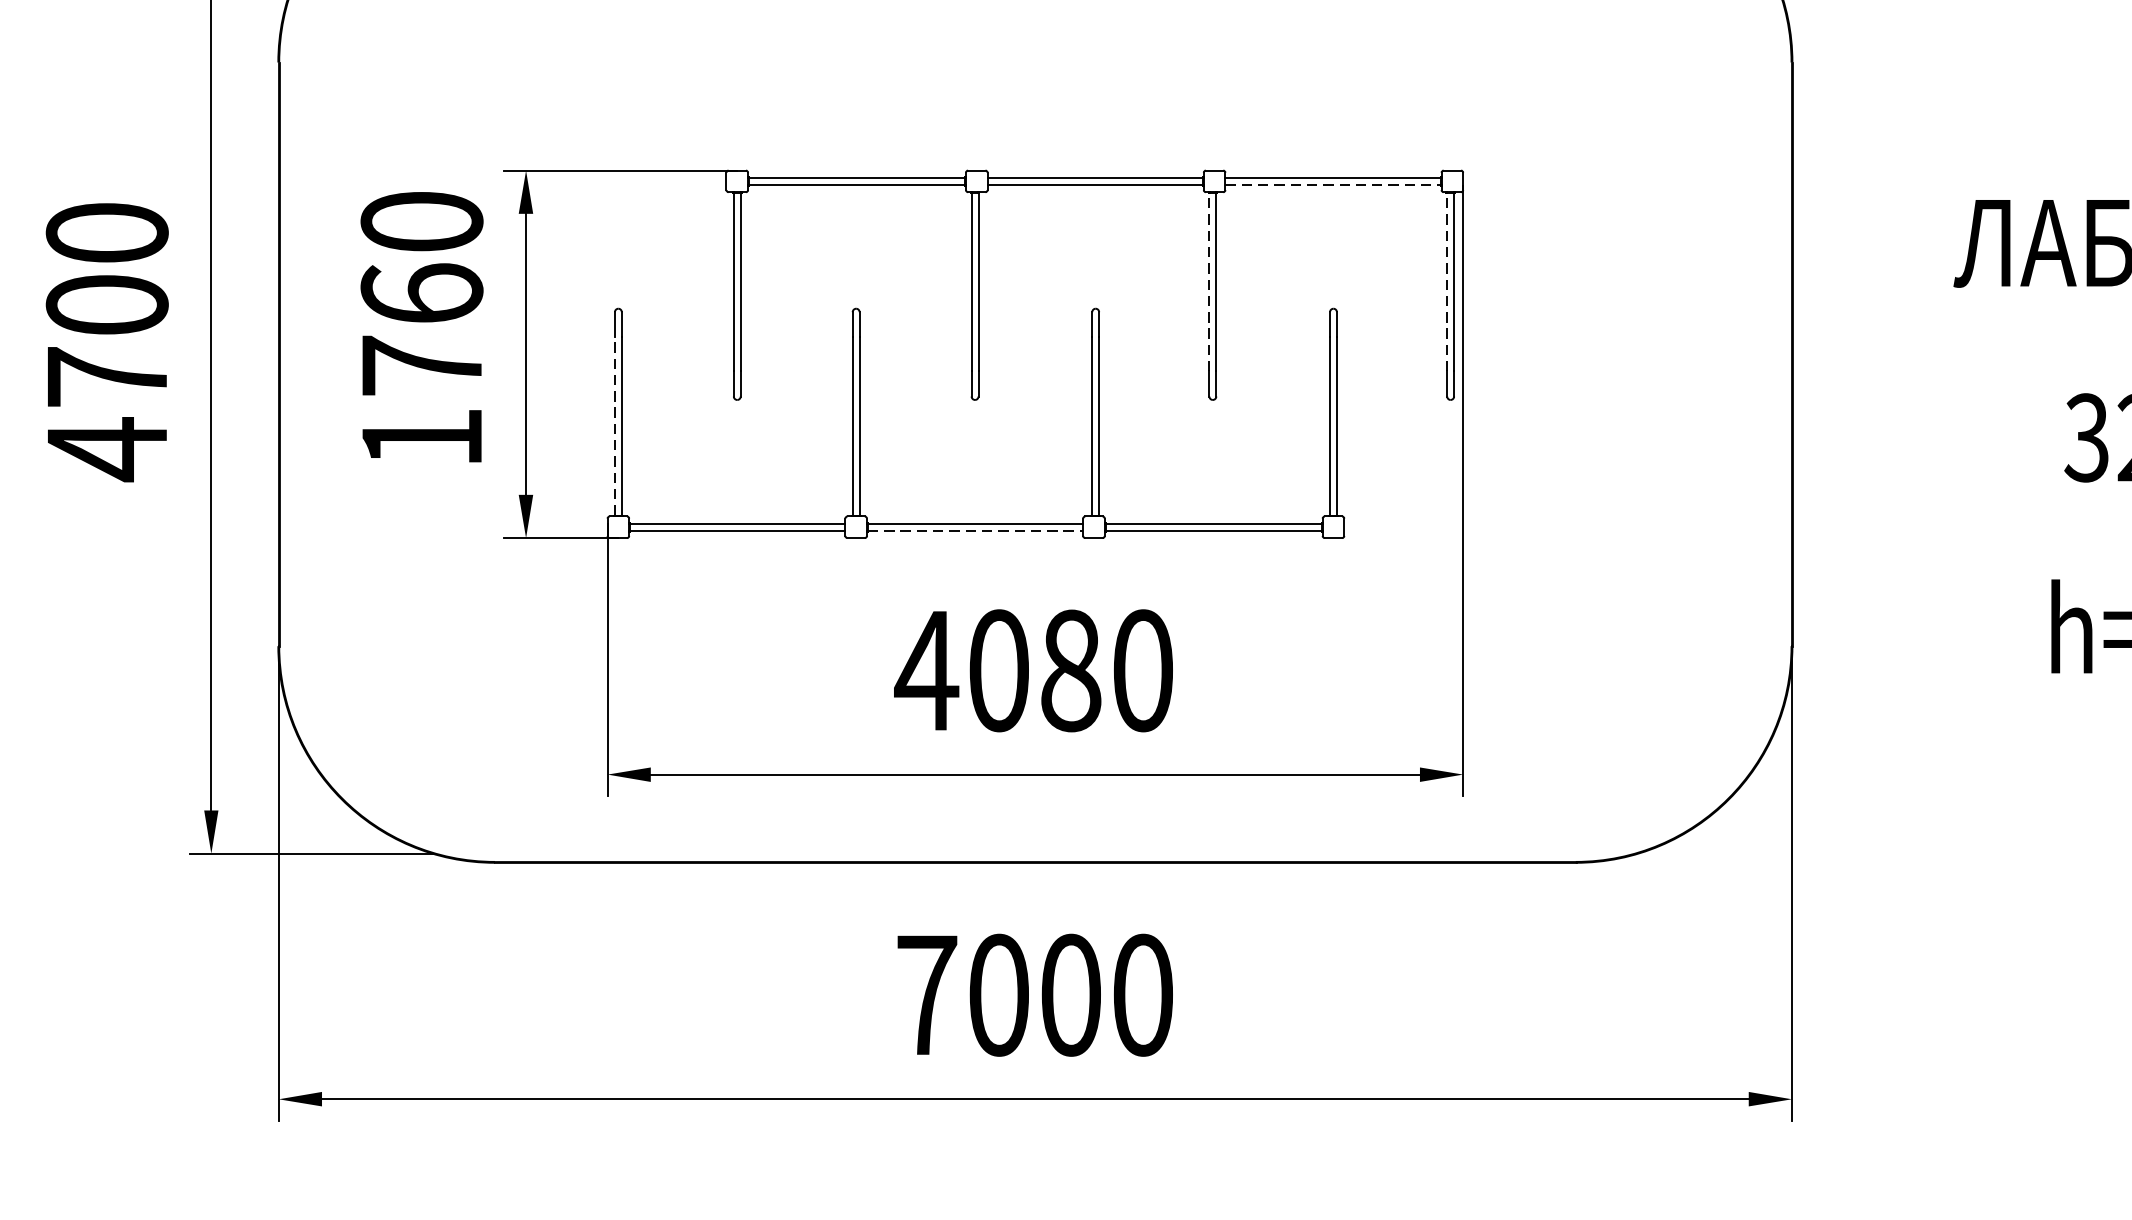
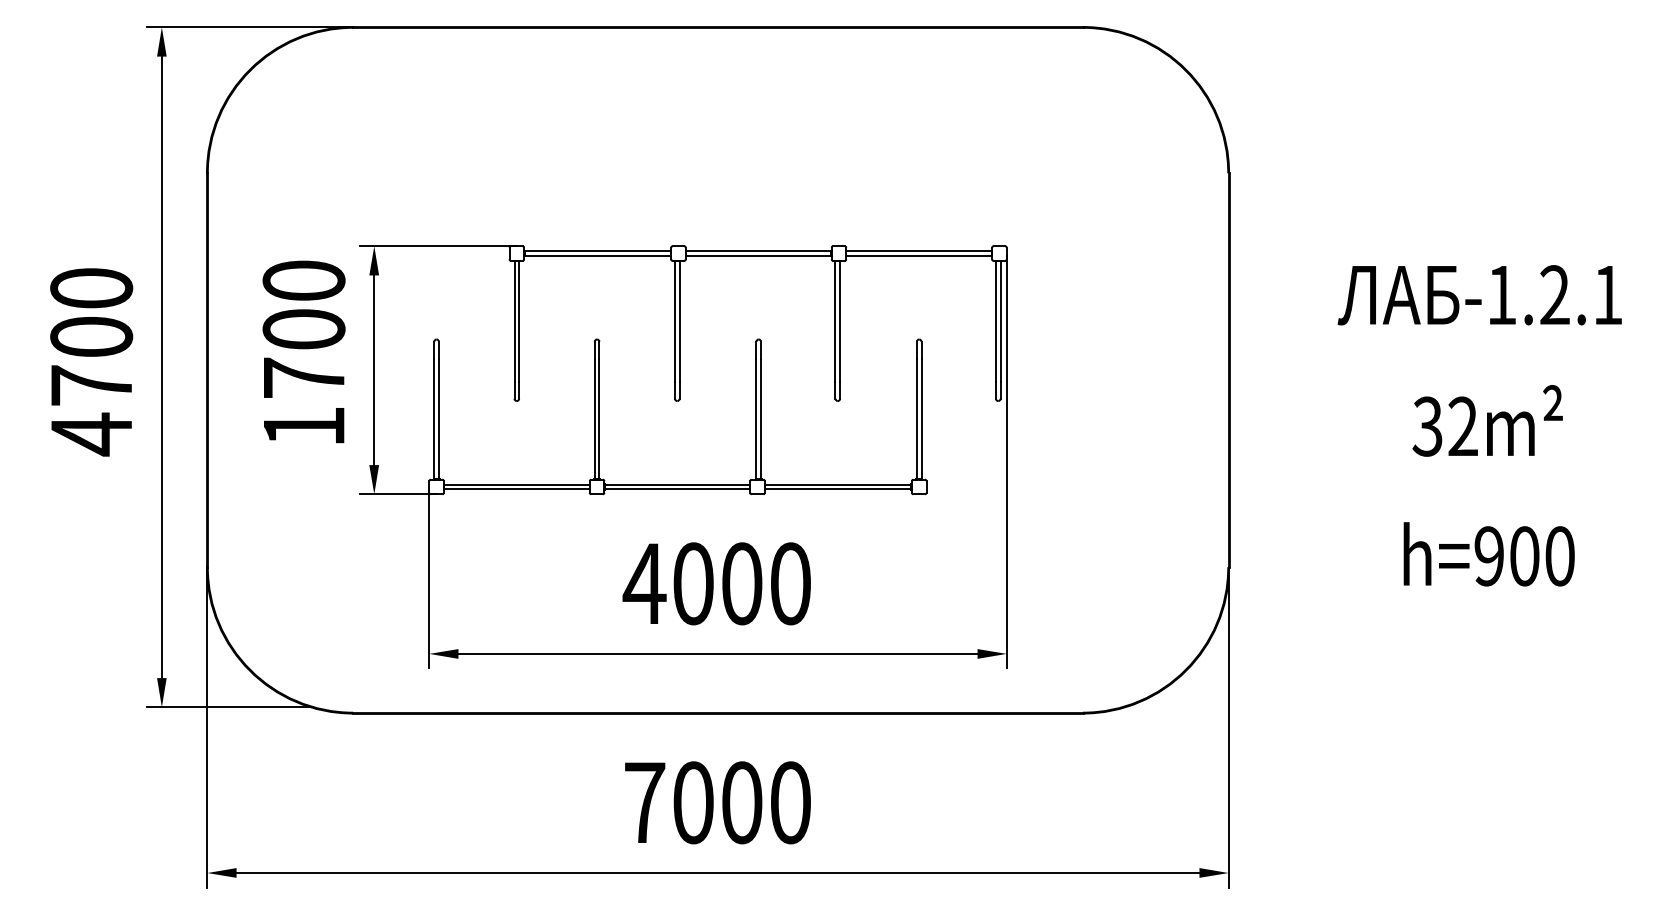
line: (1332, 184) -> (918, 255), dashed -> solid
line: (1209, 282) -> (835, 321), dashed -> solid
line: (1446, 282) -> (995, 321), dashed -> solid
text: (421, 292) -> (303, 328), 1760 -> 1700
line: (615, 425) -> (434, 418), dashed -> solid
line: (975, 531) -> (677, 489), dashed -> solid
text: (1071, 670) -> (742, 583), 4080 -> 4000

